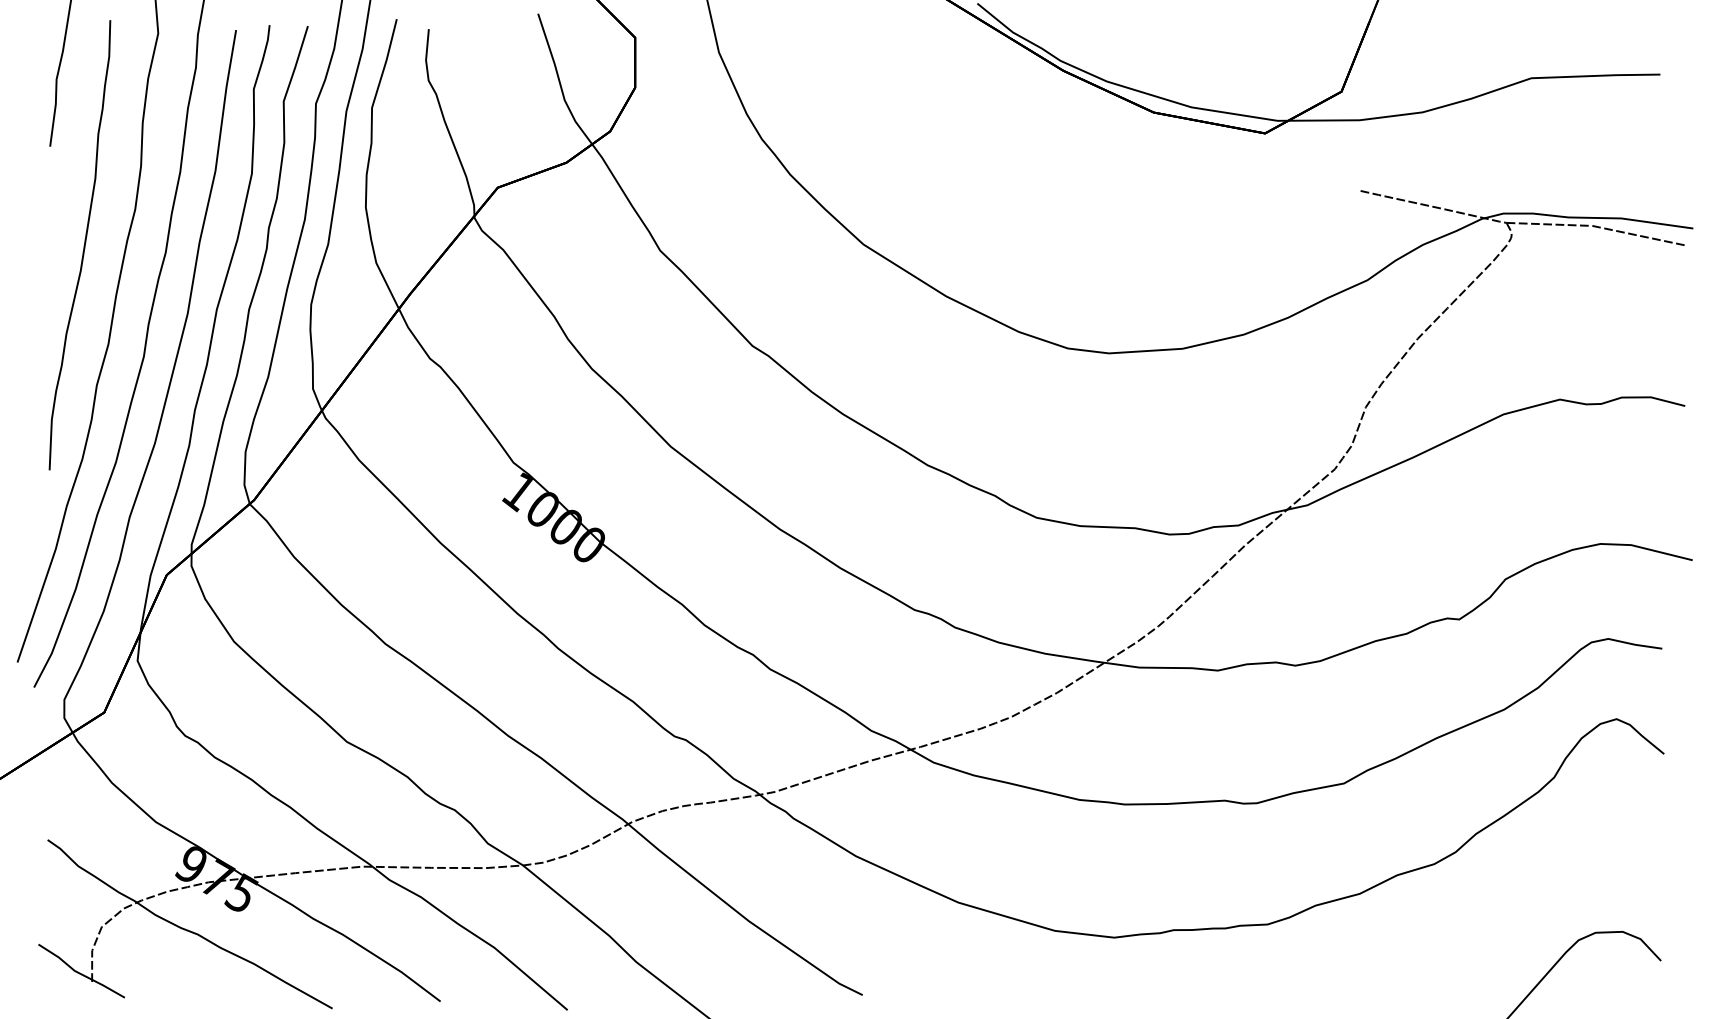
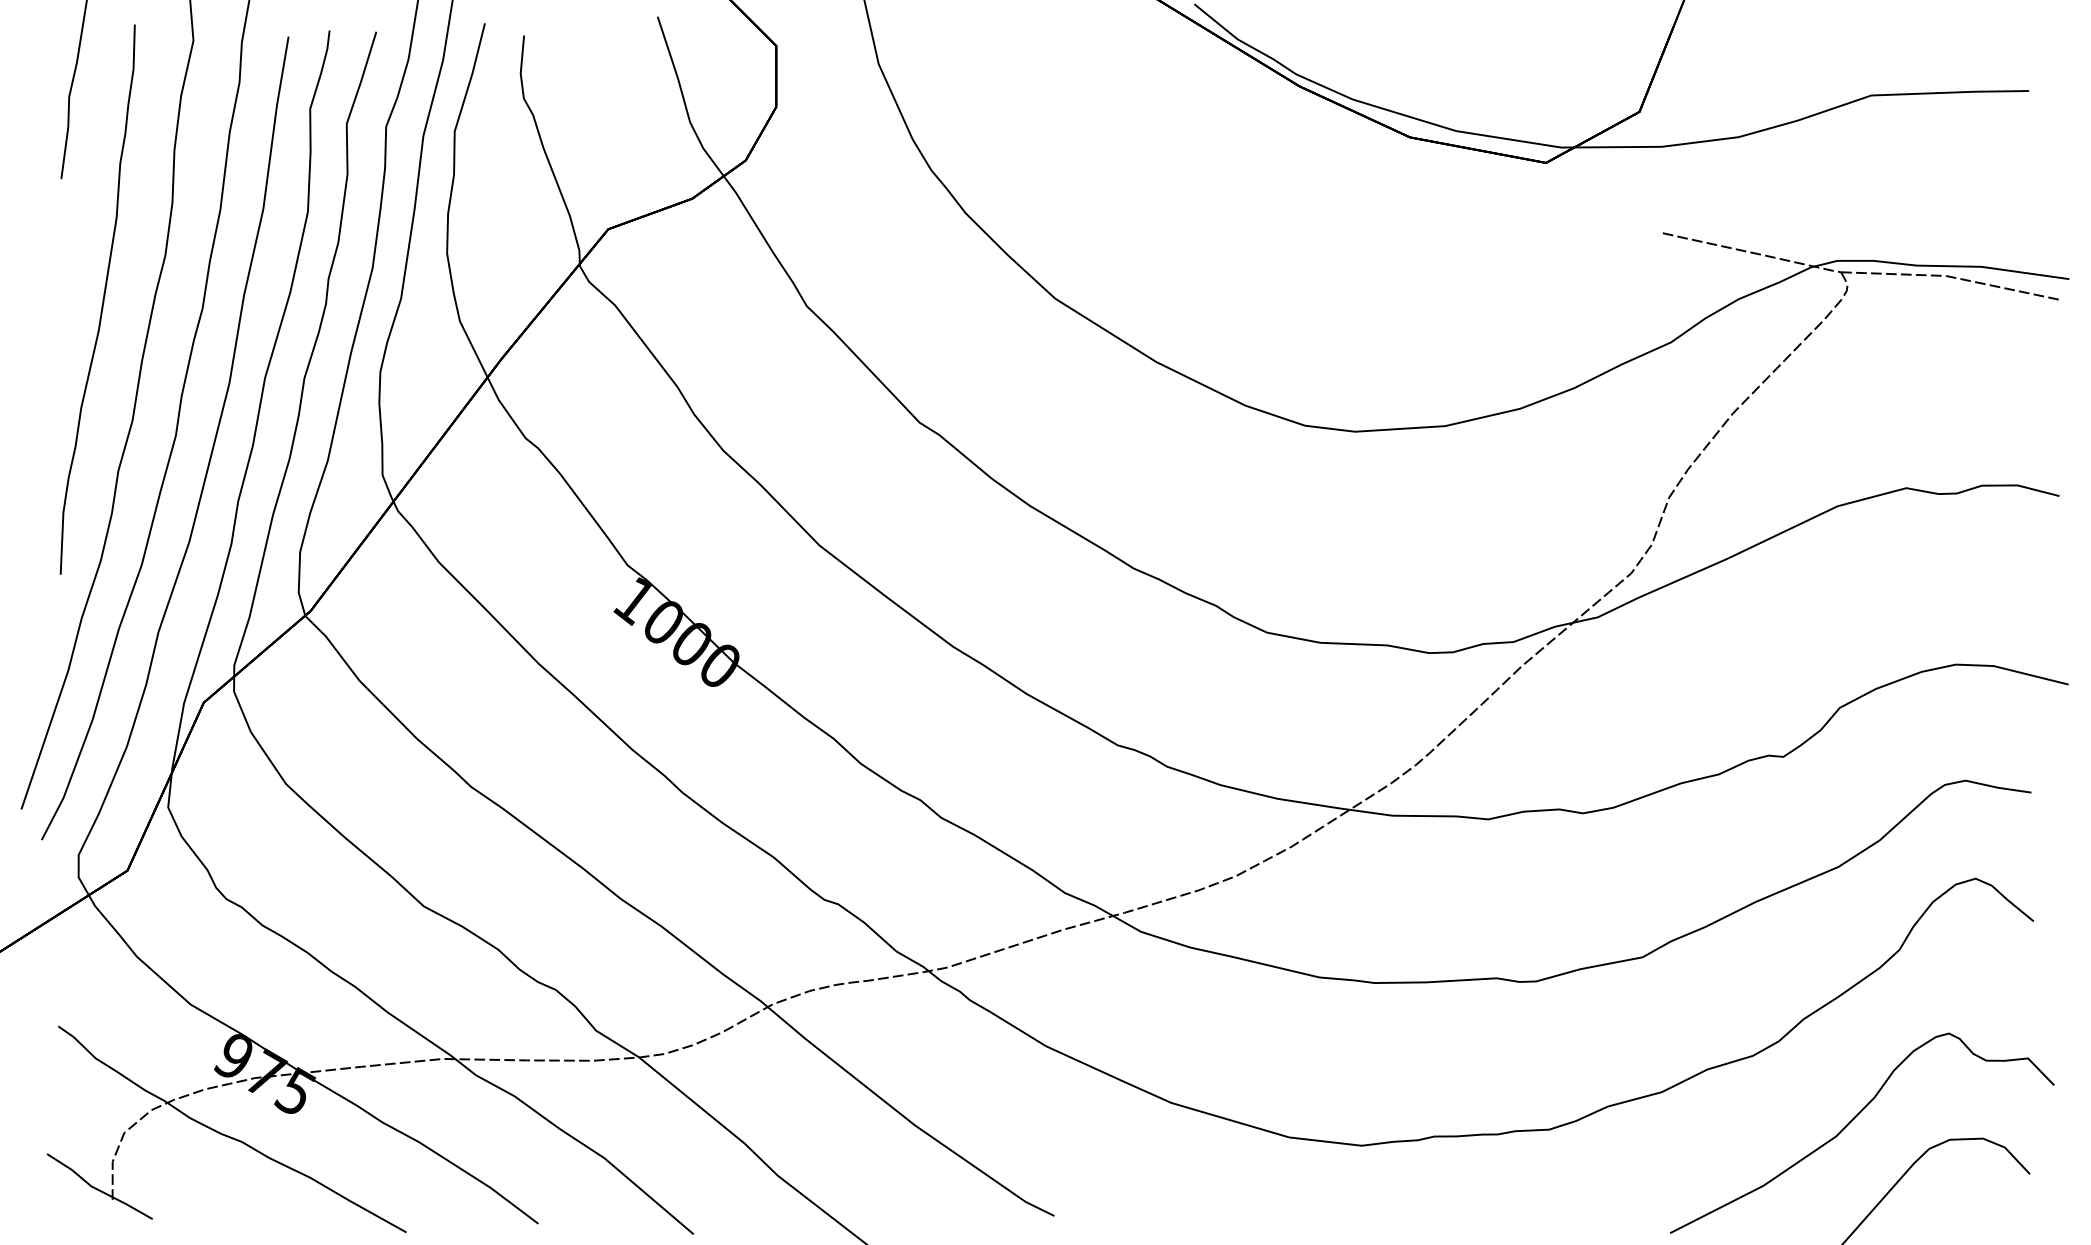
curve: (1515, 917) -> (1852, 1121), added

